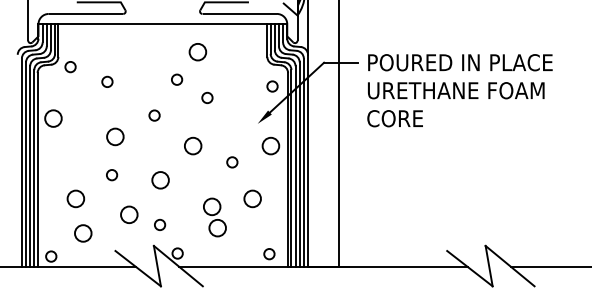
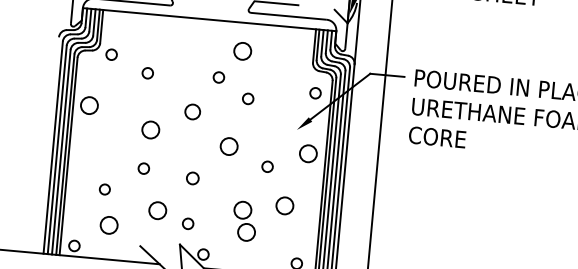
circle: (154, 115) -> (192, 111), size x1.4
circle: (160, 180) -> (192, 178), size x0.7
circle: (75, 198) -> (104, 189), size x0.6

